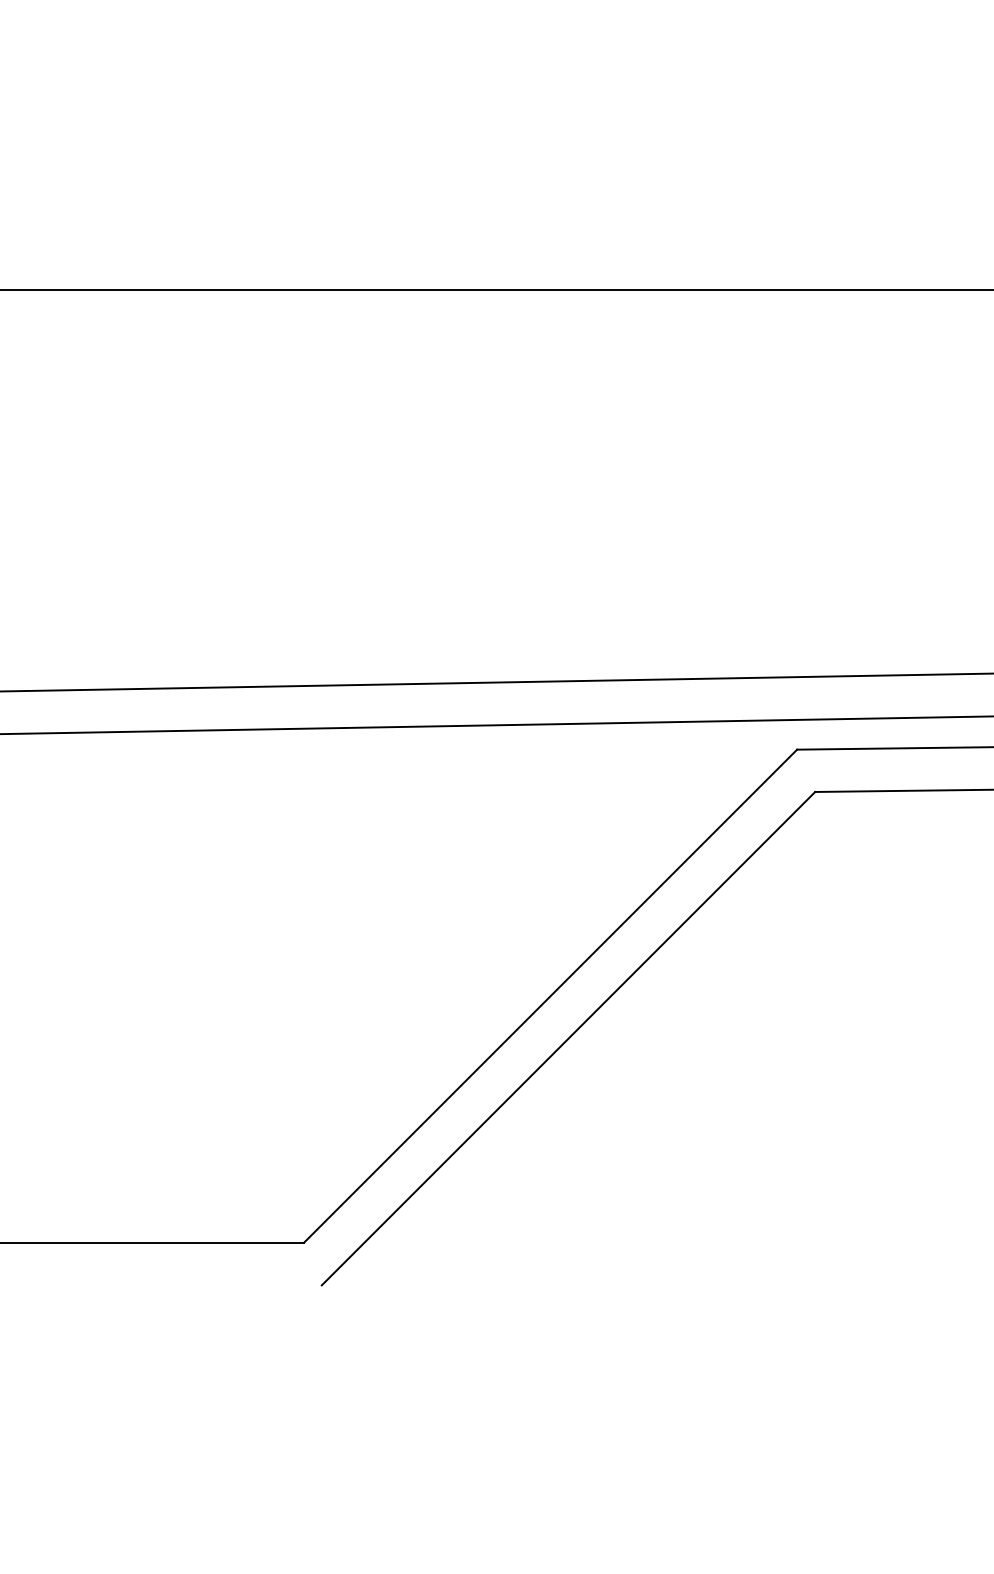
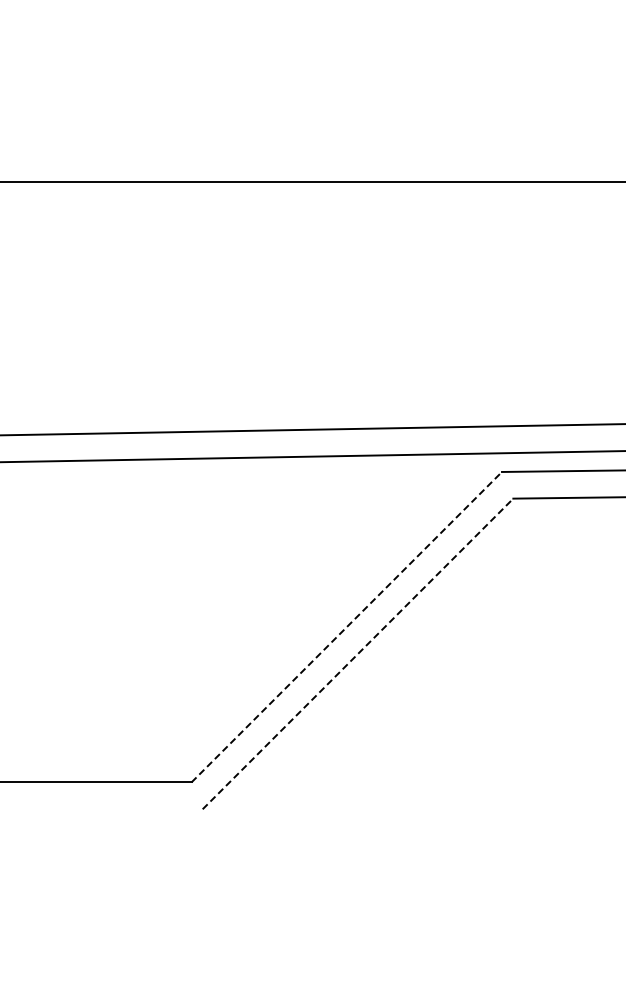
line: (550, 996) -> (346, 627), solid -> dashed
line: (569, 1037) -> (358, 653), solid -> dashed

